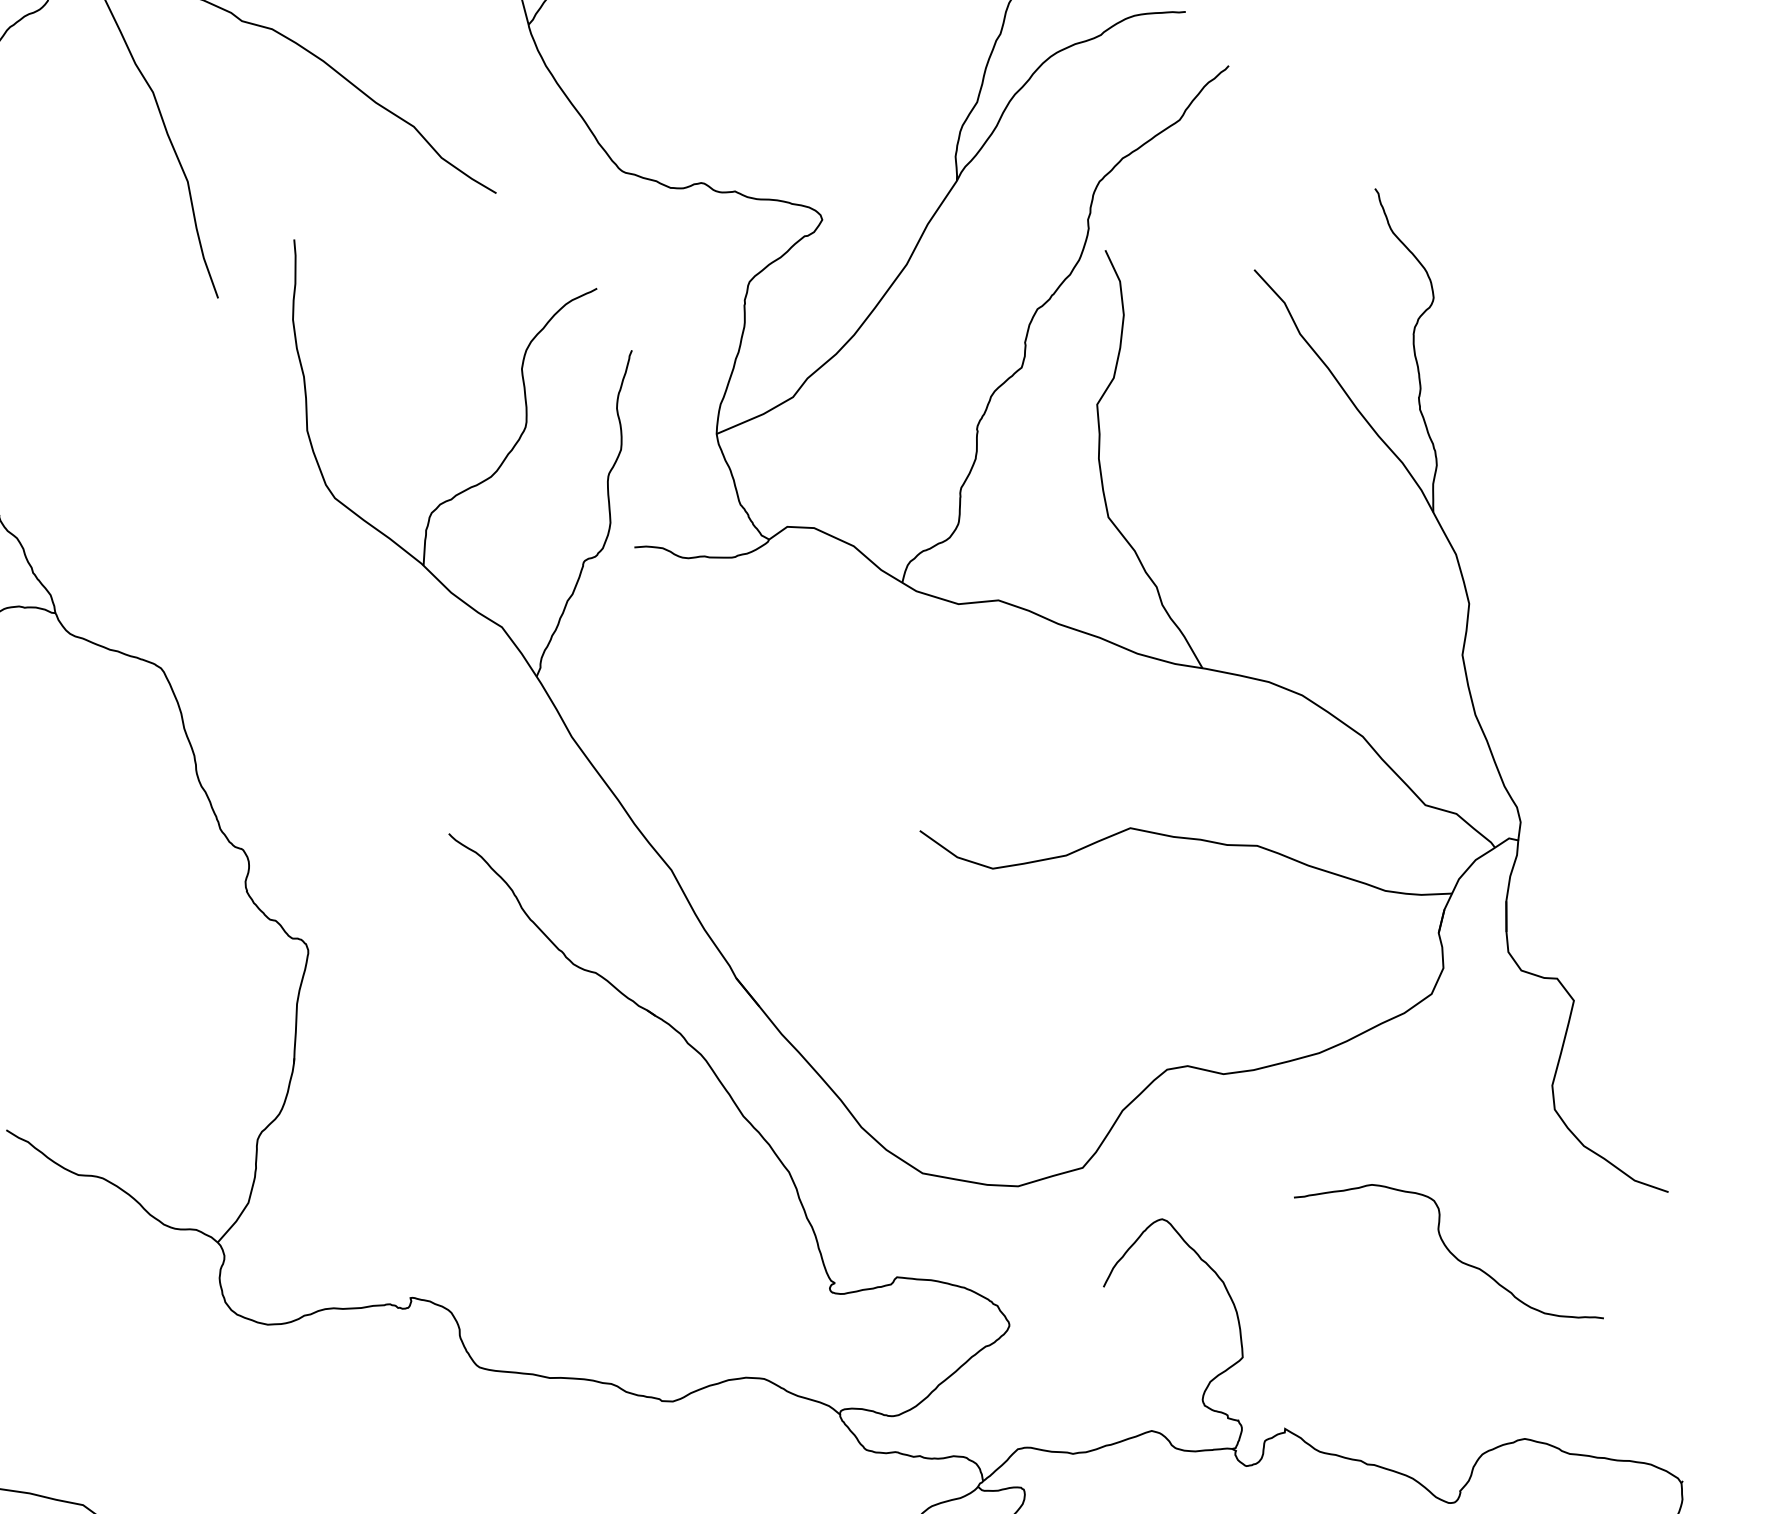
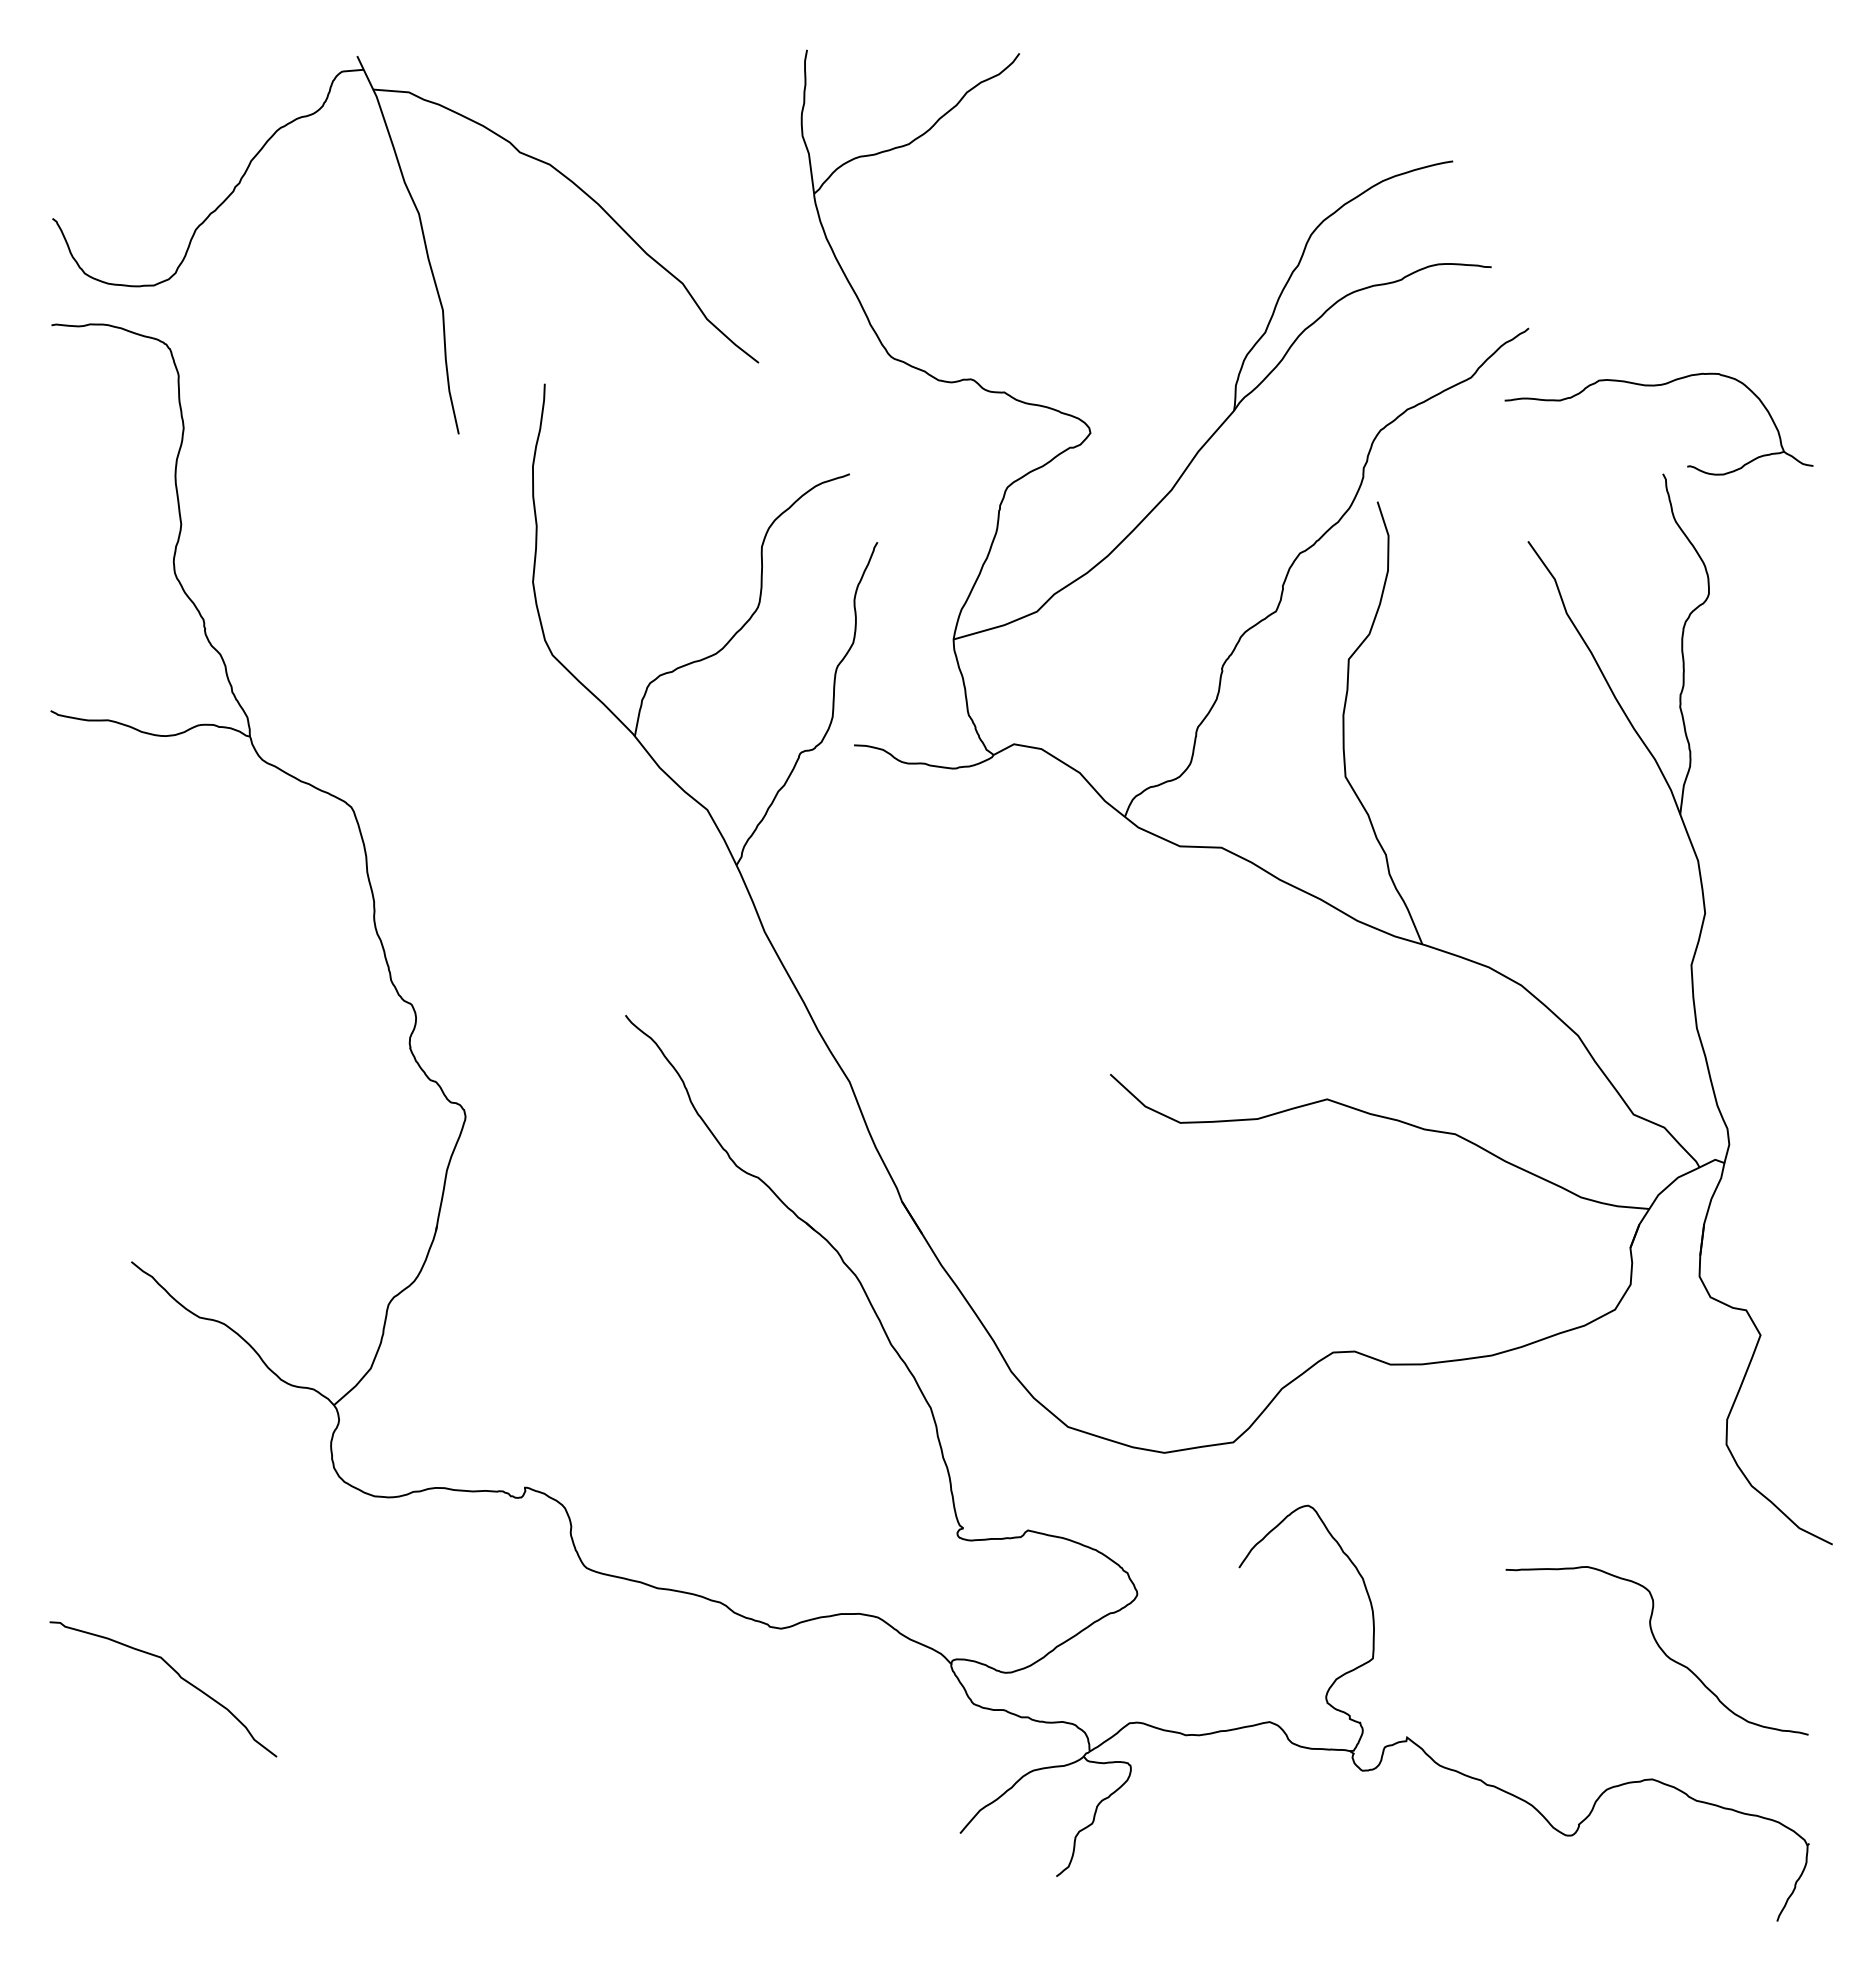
part: (1359, 105) -> (1657, 386), added
curve: (1449, 1253) -> (1658, 1647), moved

